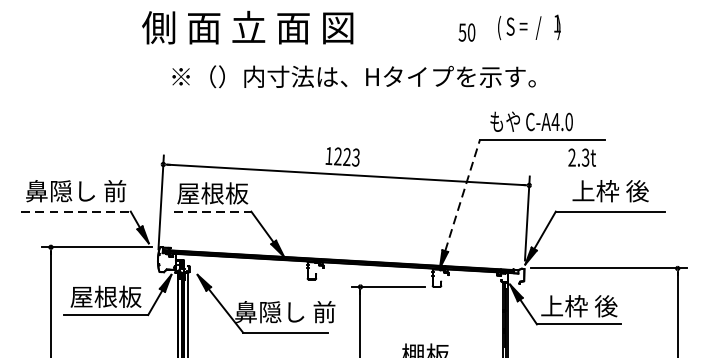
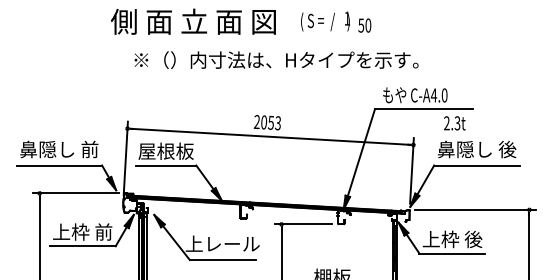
text: (529, 27) -> (325, 21), moved
text: (337, 156) -> (263, 122), 1223 -> 2053
text: (609, 191) -> (476, 149), 上枠 後 -> 鼻隠し 後
line: (462, 194) -> (361, 152), dashed -> solid
line: (76, 211) -> (59, 165), dashed -> solid
line: (213, 211) -> (166, 165), dashed -> solid
text: (105, 296) -> (82, 231), 屋根板 -> 上枠 前
text: (284, 311) -> (222, 243), 鼻隠し 前 -> 上レール

